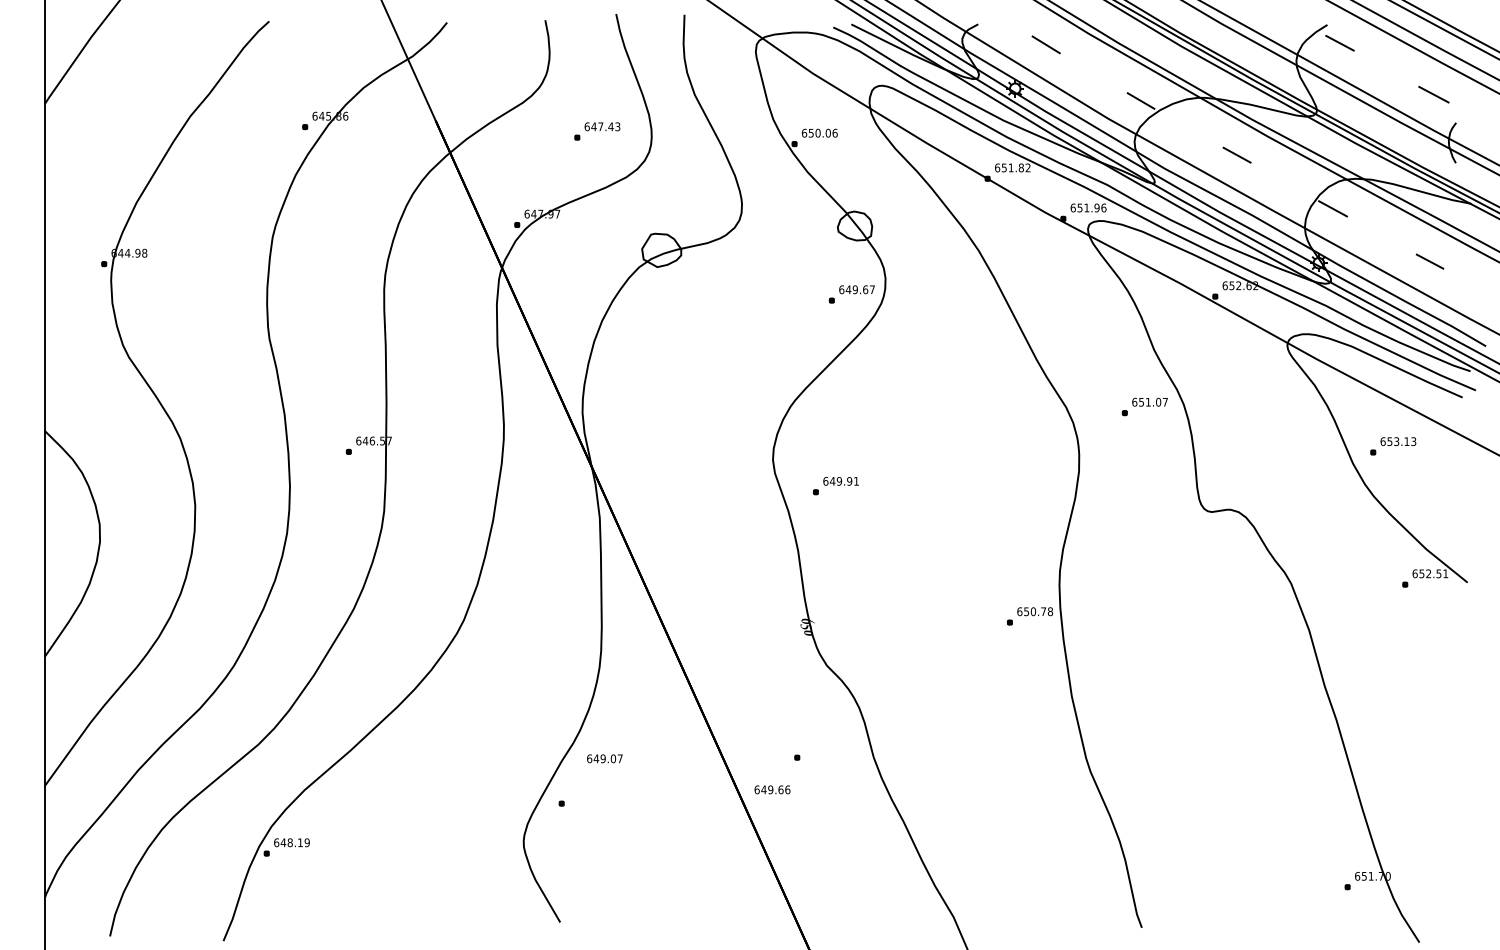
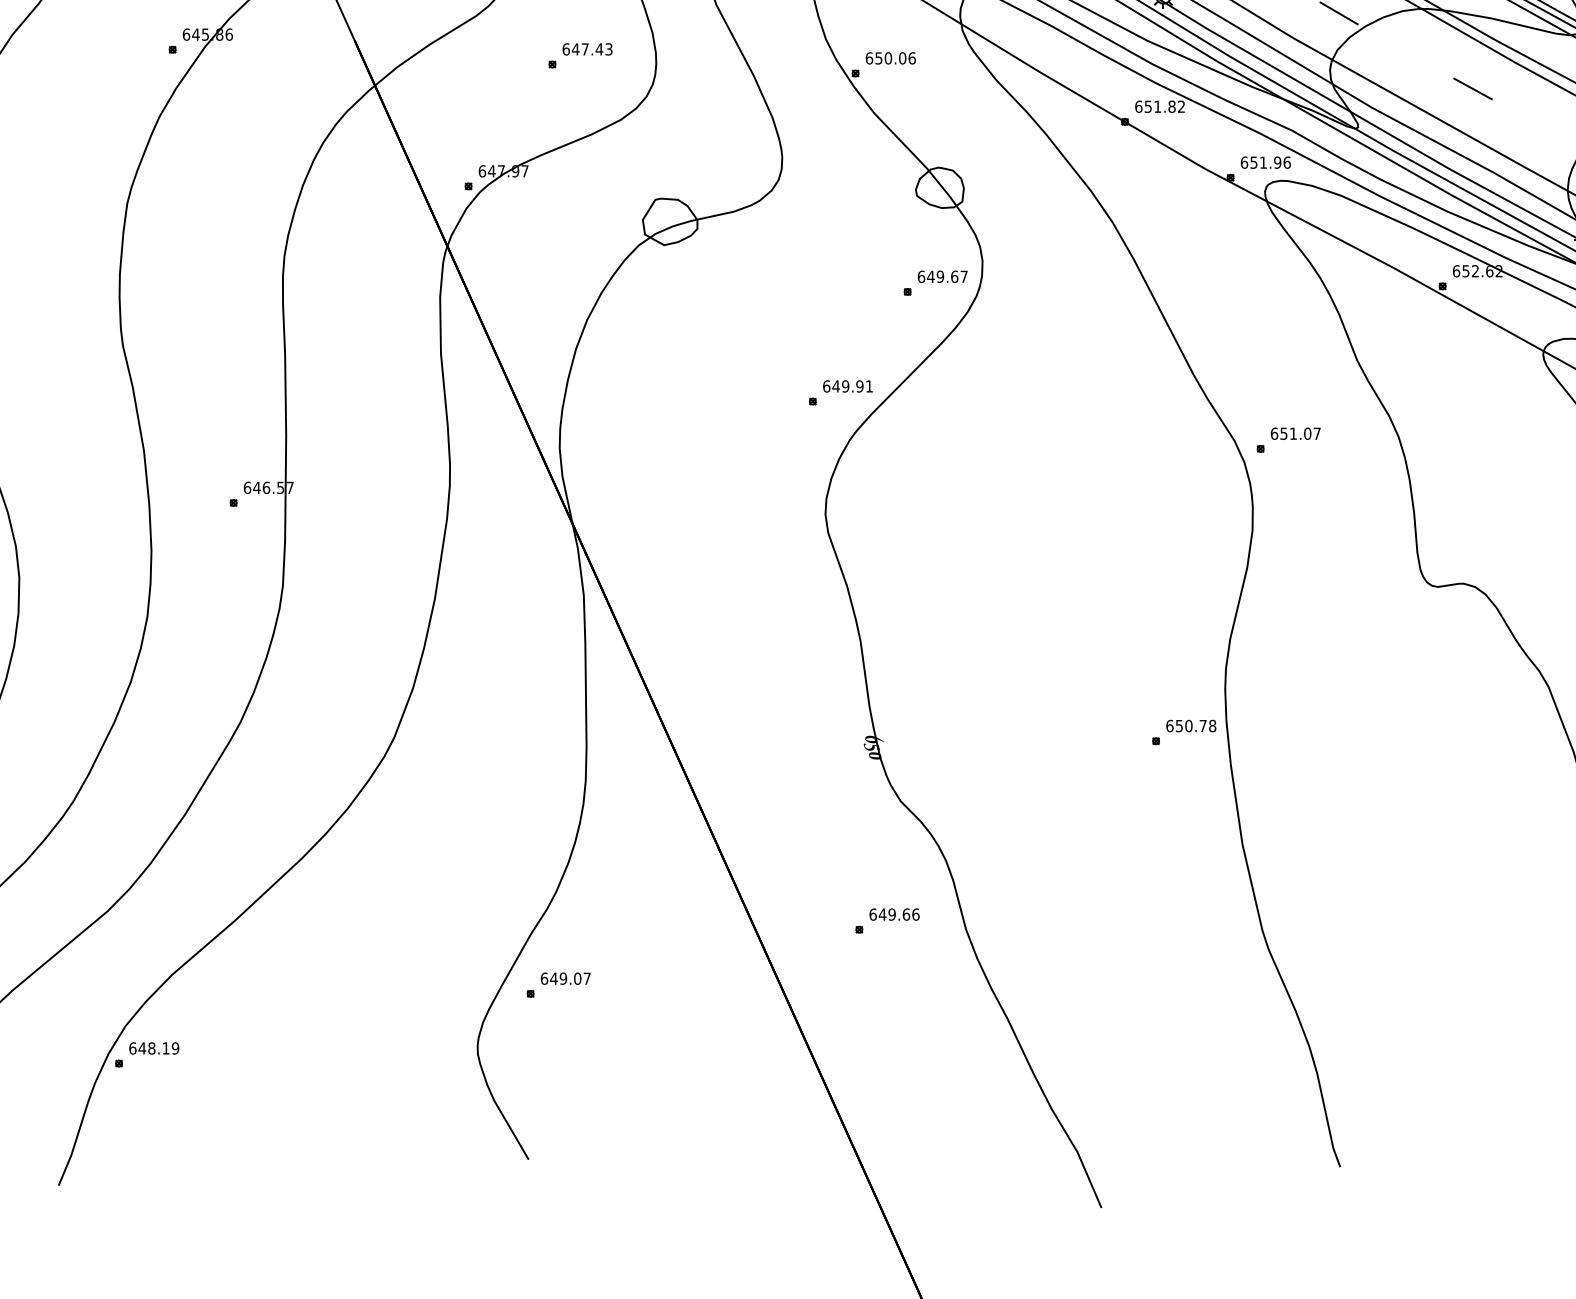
part: (1144, 406) -> (1288, 439), moved
part: (835, 486) -> (840, 393), moved
text: (604, 758) -> (565, 978), moved
text: (772, 789) -> (894, 914), moved

